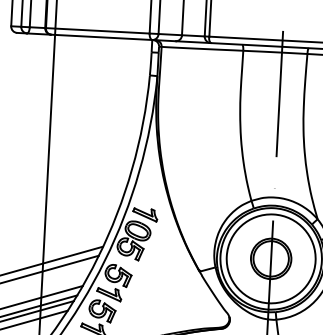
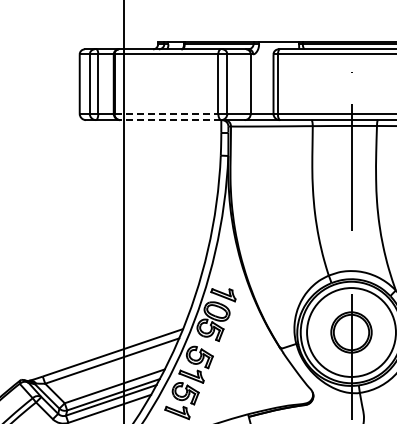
line: (97, 30) -> (166, 113), solid -> dashed
line: (101, 37) -> (170, 120), solid -> dashed

